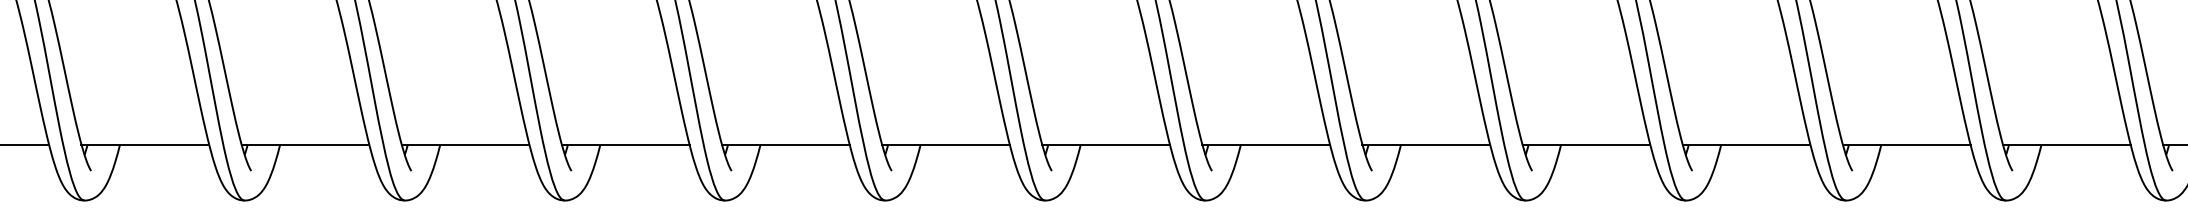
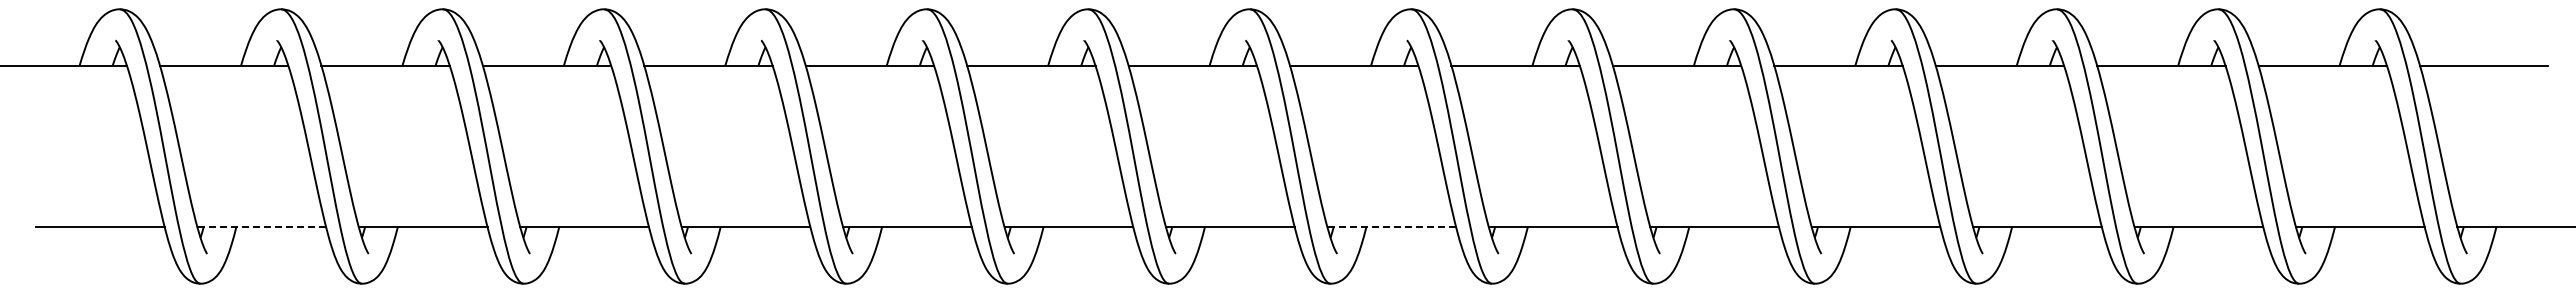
line: (145, 144) -> (261, 227), solid -> dashed
line: (1265, 144) -> (1391, 227), solid -> dashed

